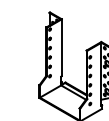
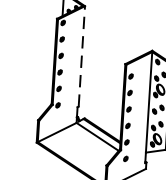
line: (61, 47) -> (81, 55), solid -> dashed

